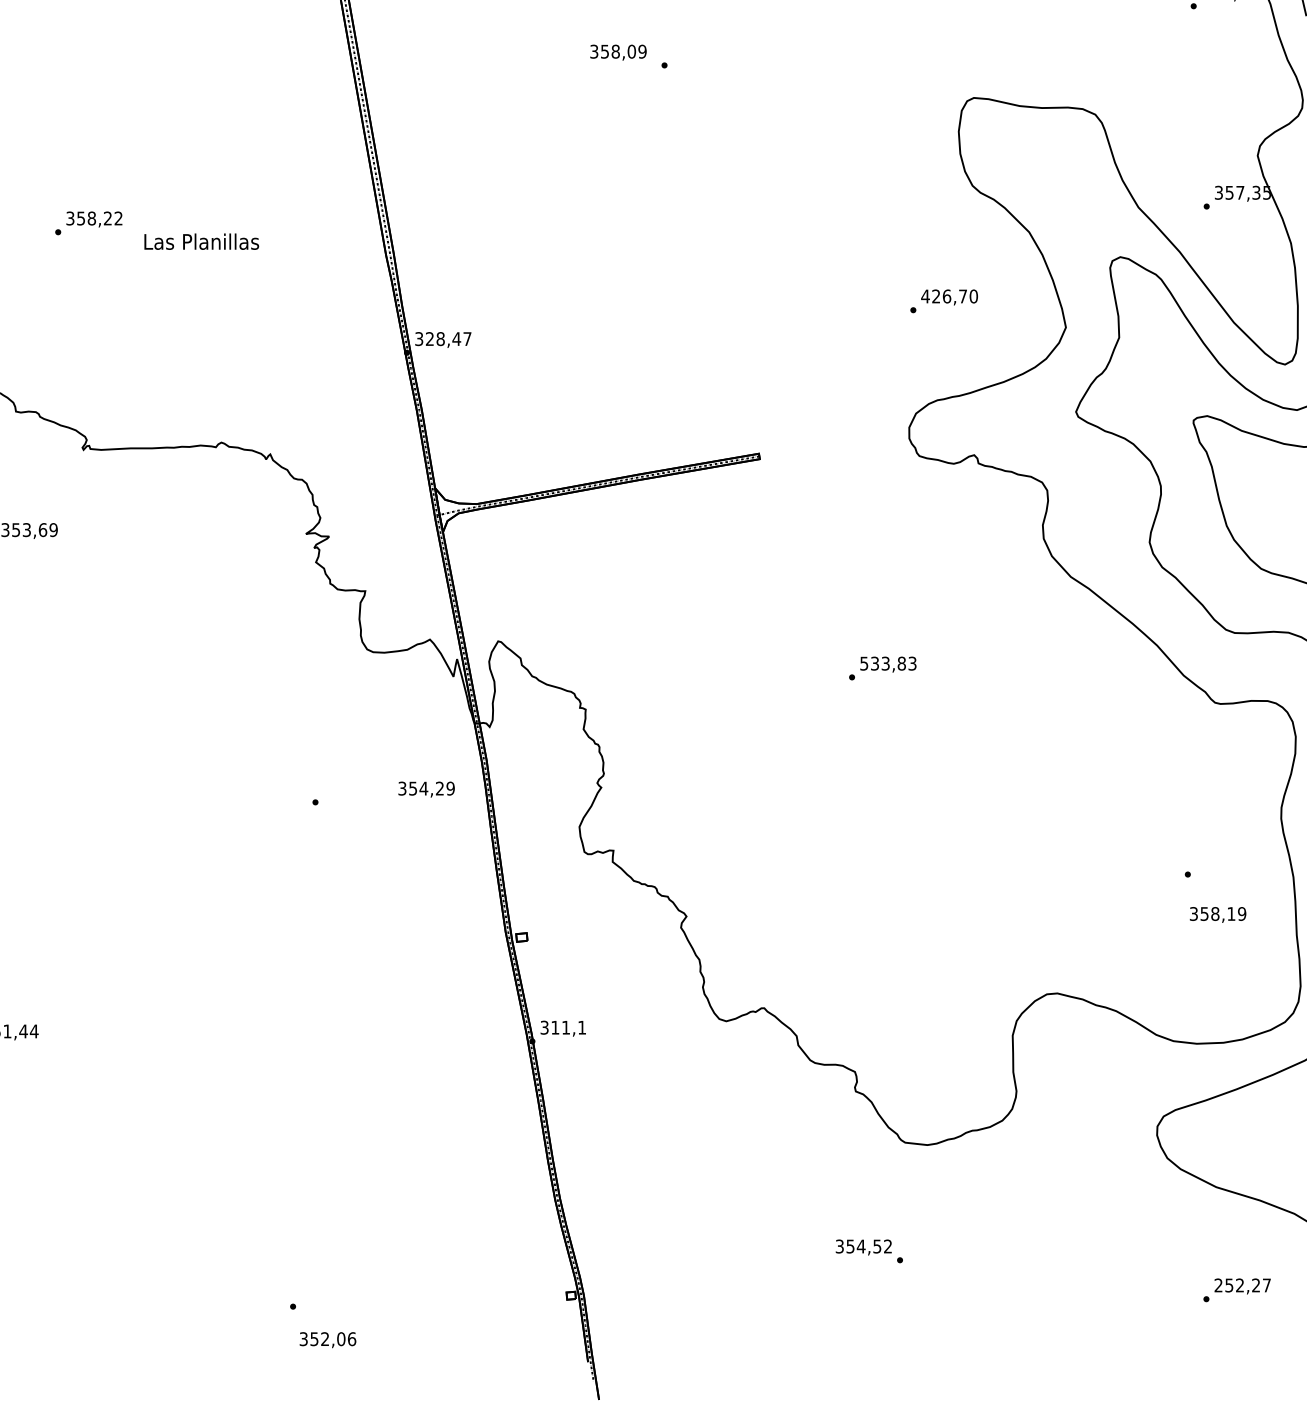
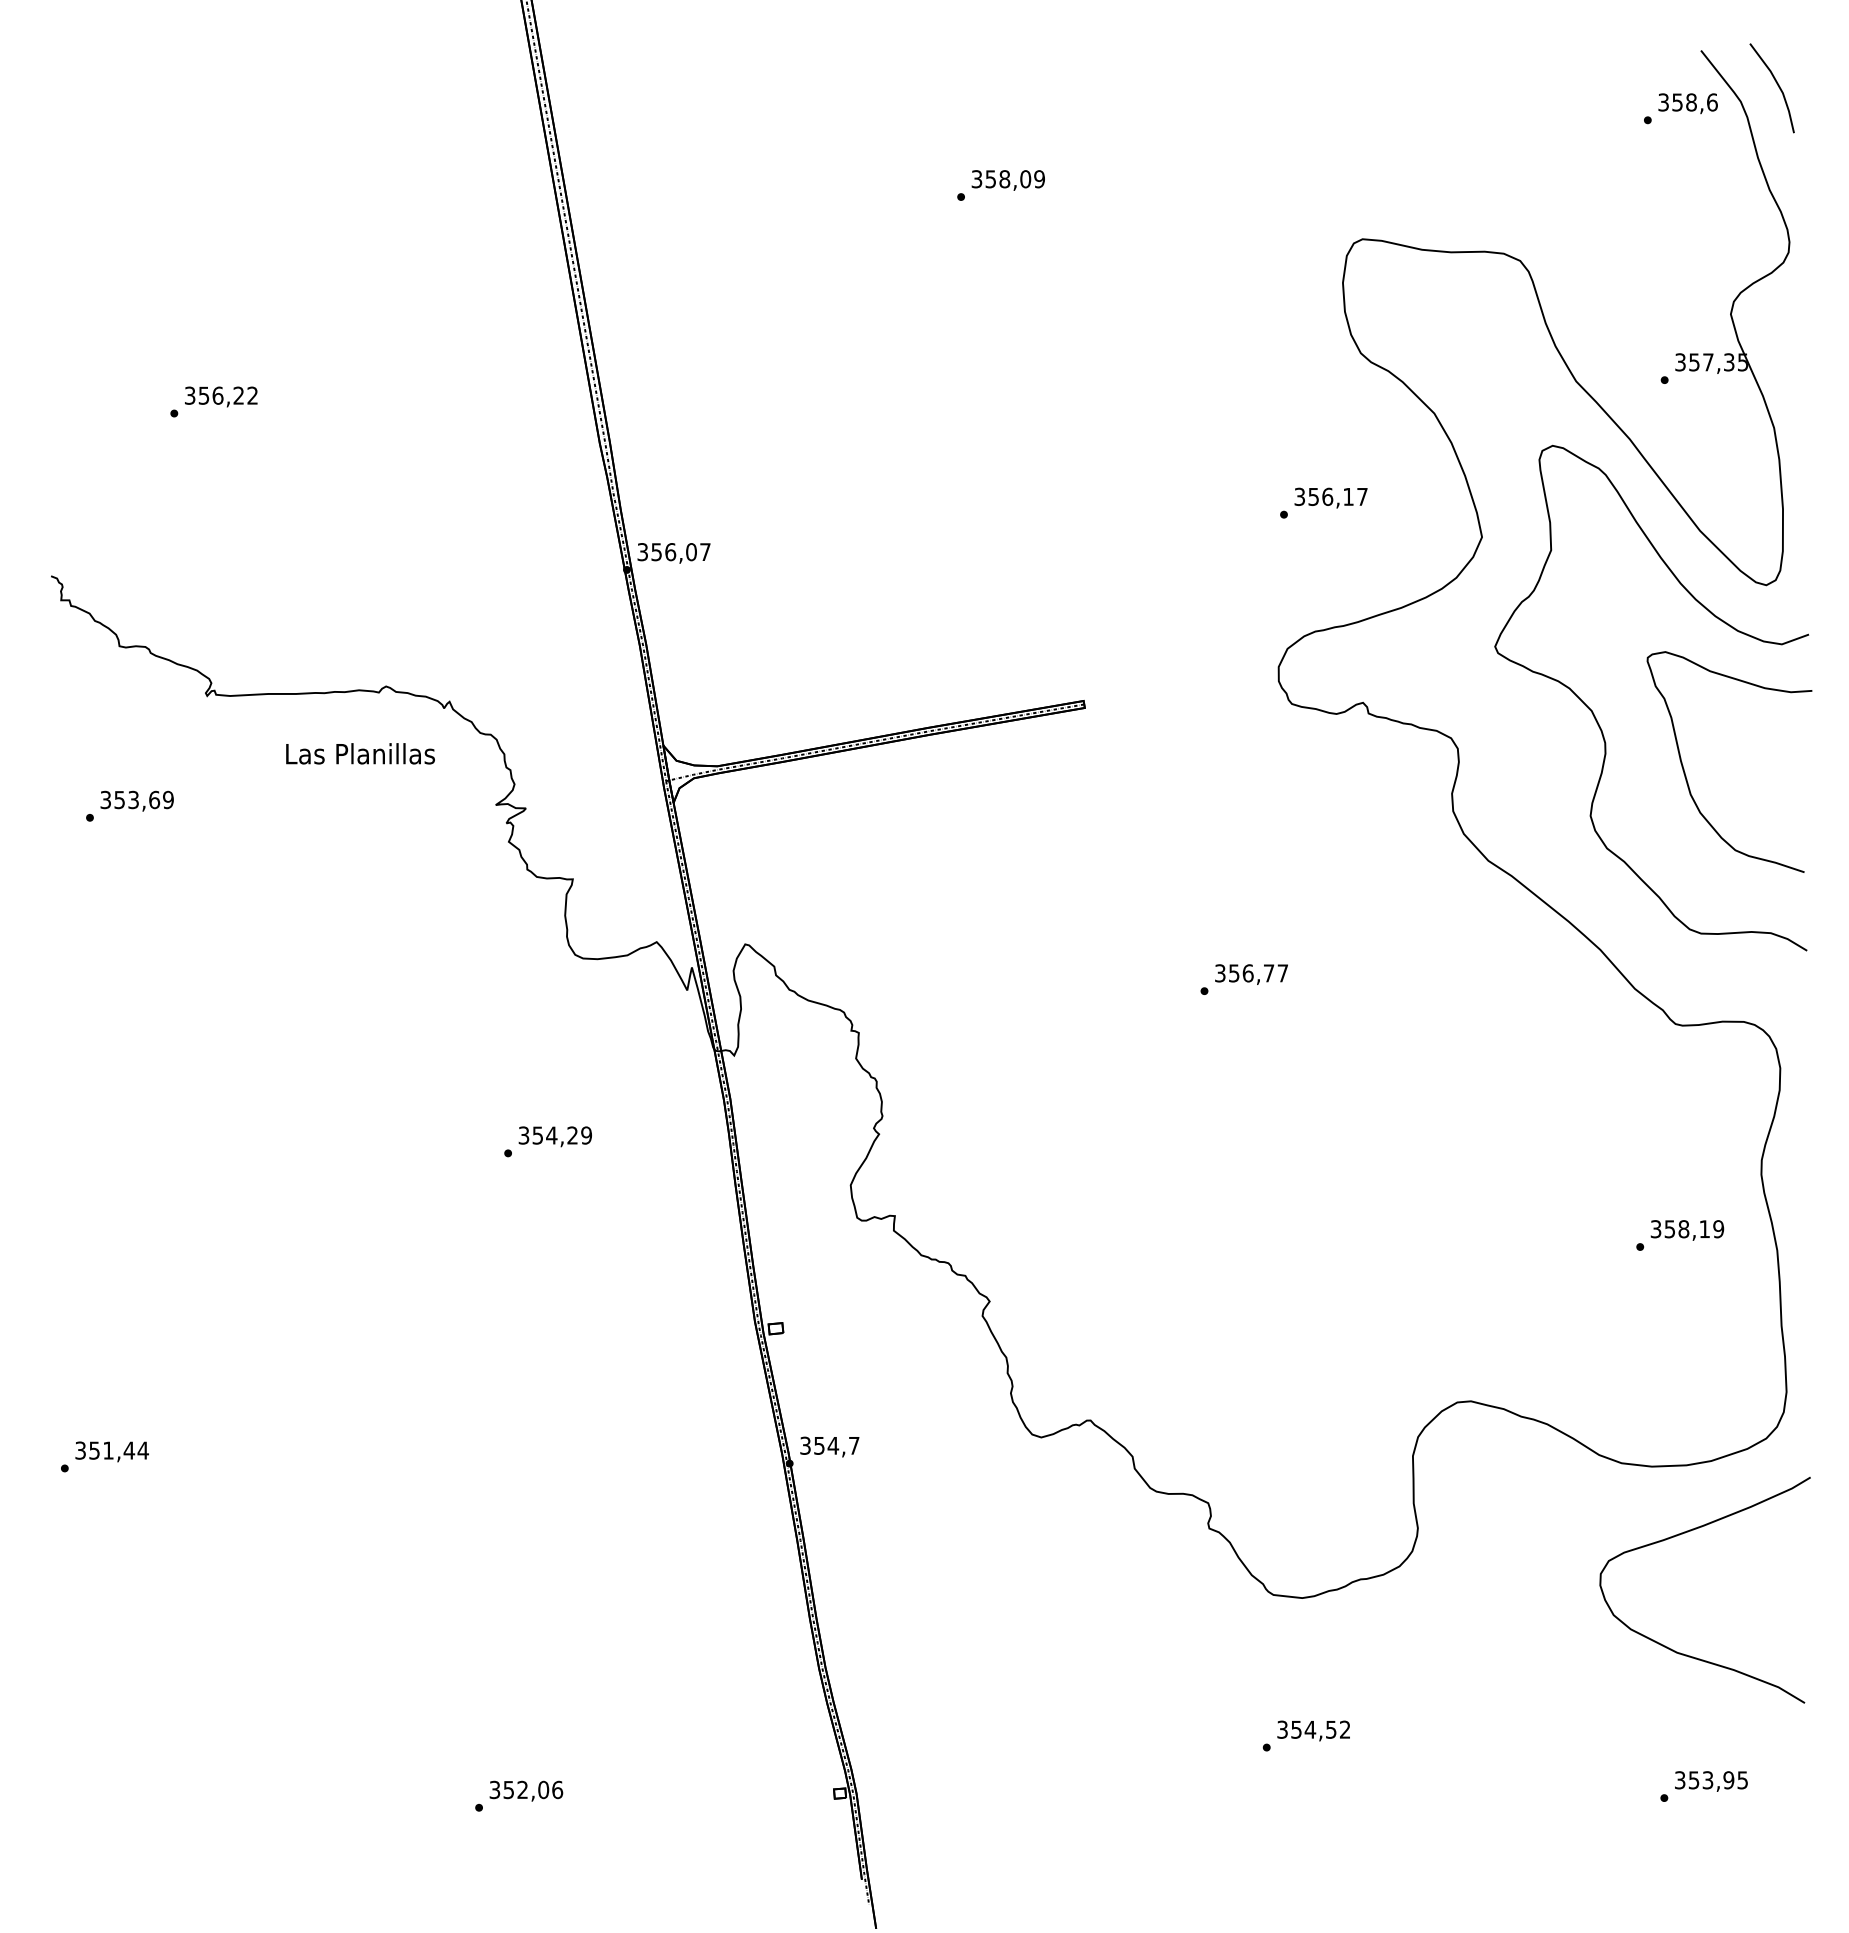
text: (617, 52) -> (1007, 180), moved
text: (91, 218) -> (217, 395), 358,22 -> 356,22
text: (201, 241) -> (360, 753), moved
text: (949, 296) -> (1330, 496), 426,70 -> 356,17
text: (443, 339) -> (674, 552), 328,47 -> 356,07
text: (888, 663) -> (1251, 973), 533,83 -> 356,77
text: (425, 789) -> (554, 1136), moved
text: (1218, 914) -> (1687, 1230), moved
text: (568, 1027) -> (836, 1445), 311,1 -> 354,7
text: (863, 1247) -> (1313, 1730), moved
text: (1242, 1285) -> (1711, 1780), 252,27 -> 353,95
text: (328, 1339) -> (526, 1790), moved

